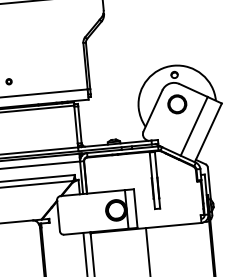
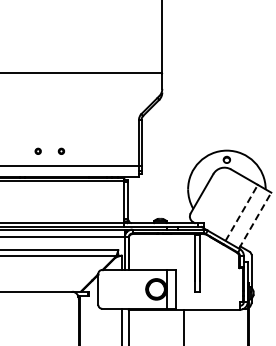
circle: (176, 104) -> (226, 189), removed
line: (193, 125) -> (241, 212), solid -> dashed
line: (208, 132) -> (255, 220), solid -> dashed

